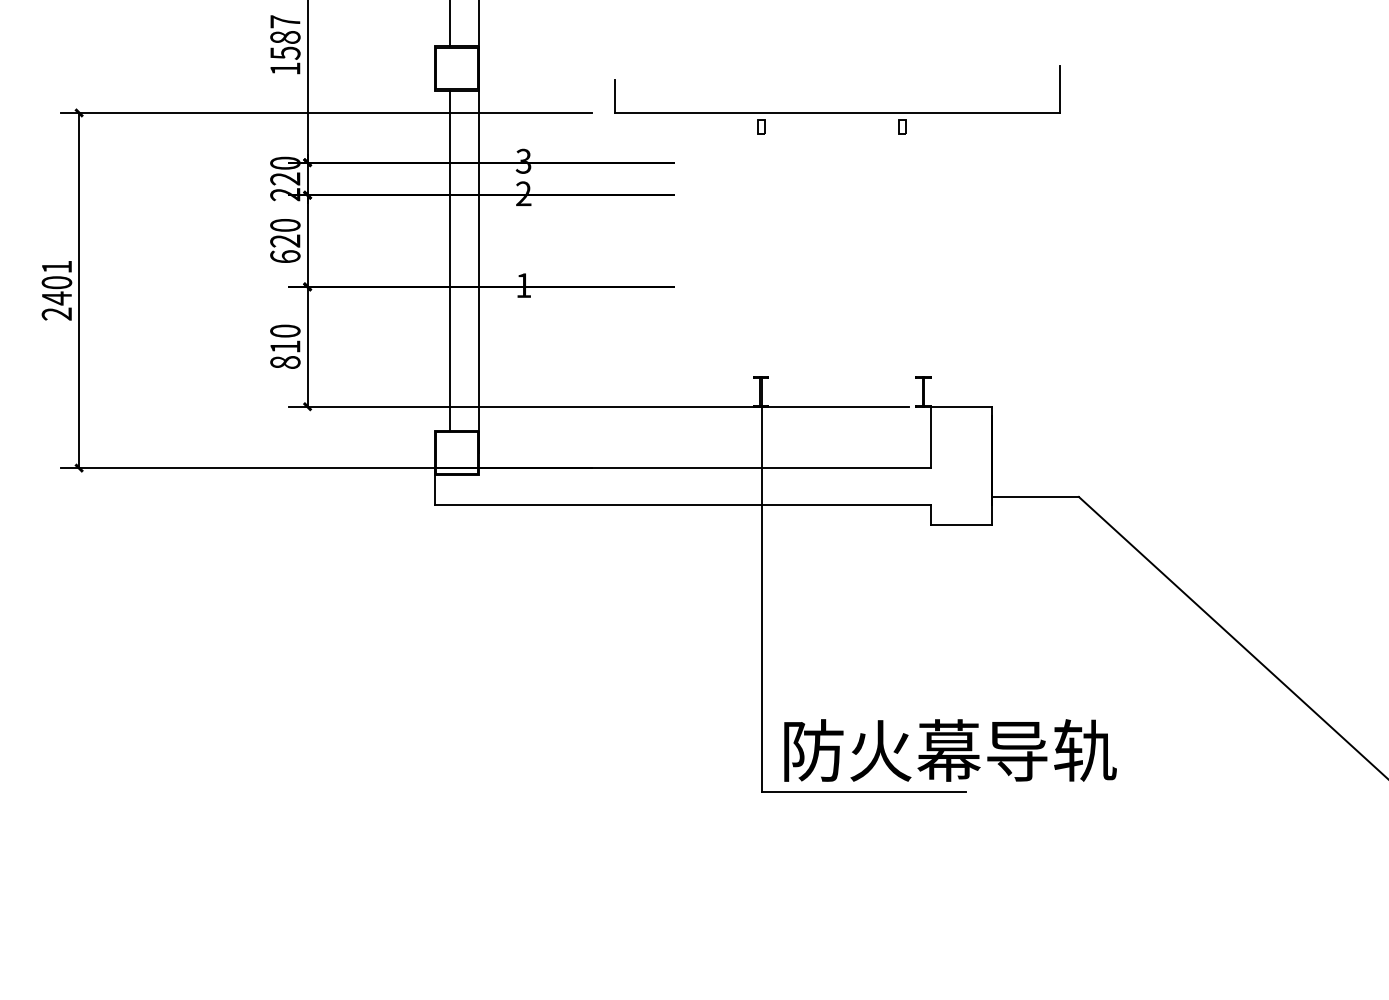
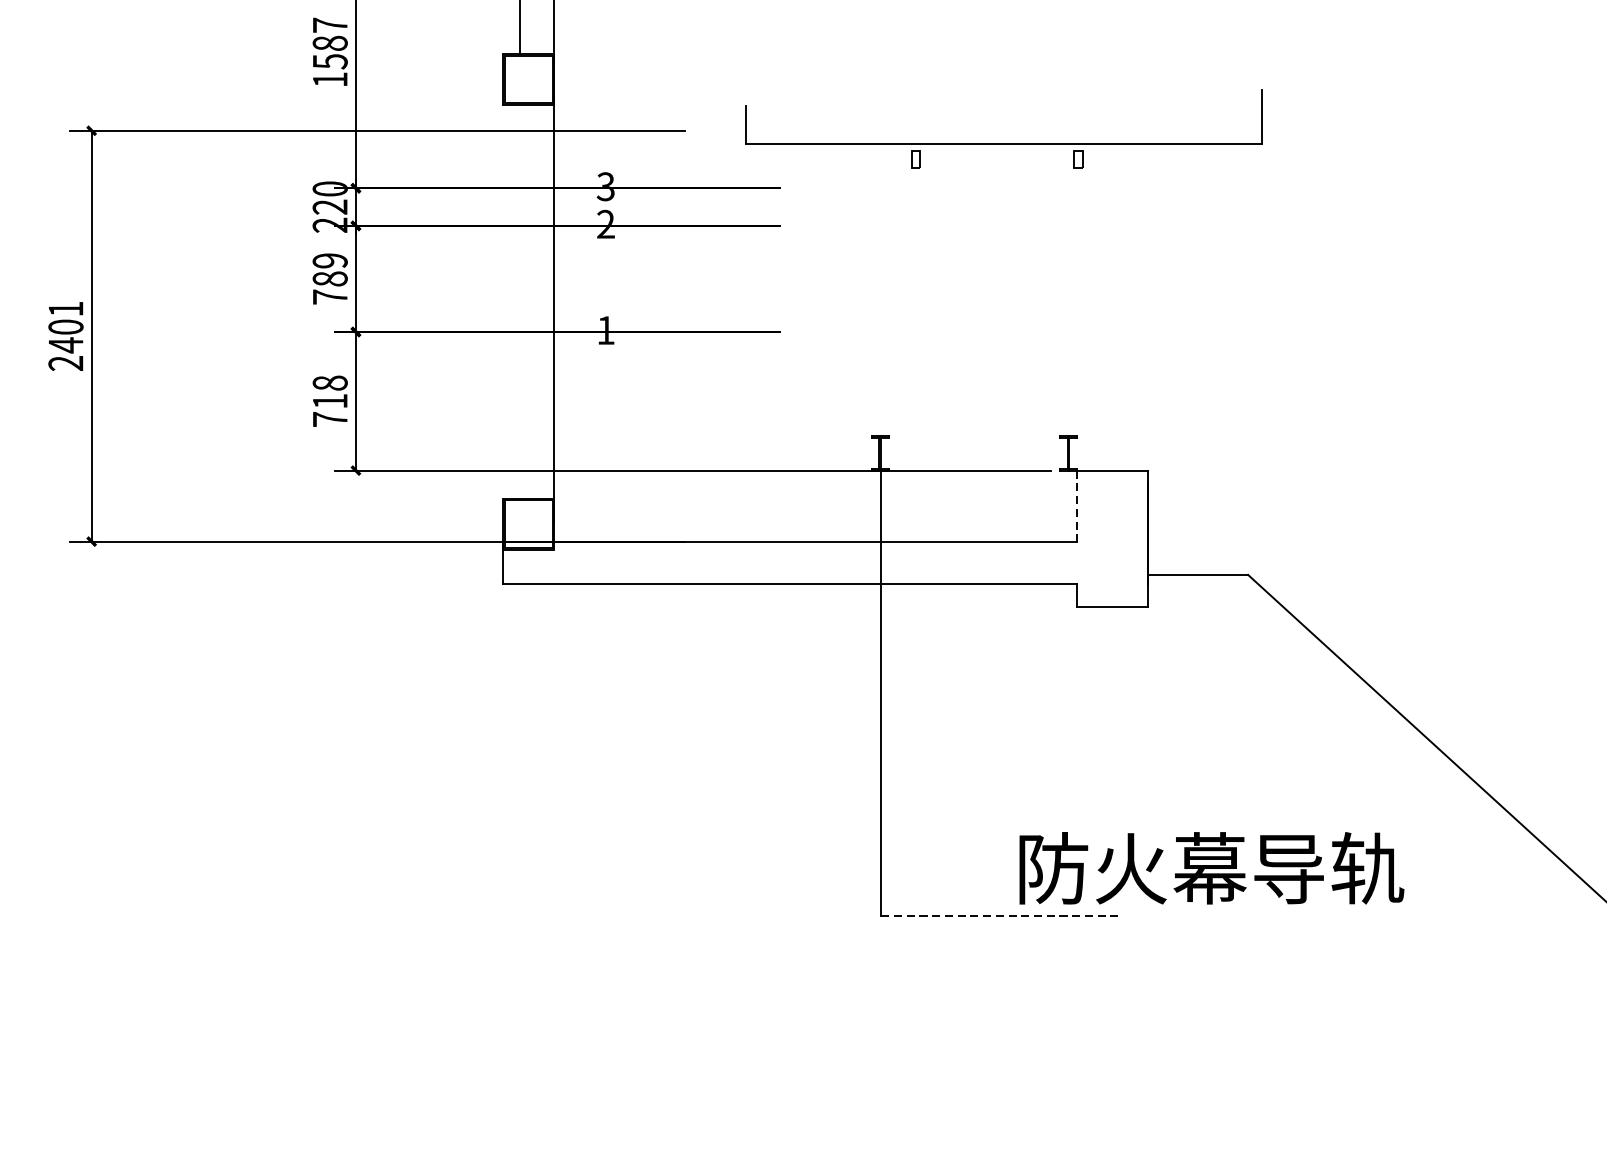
part: (837, 112) -> (1003, 142), moved
text: (285, 241) -> (330, 279), 620 -> 789
line: (449, 260) -> (520, 301), removed
text: (285, 346) -> (330, 400), 810 -> 718
line: (930, 437) -> (1076, 506), solid -> dashed
text: (950, 750) -> (1211, 868), moved
line: (864, 791) -> (1000, 915), solid -> dashed

